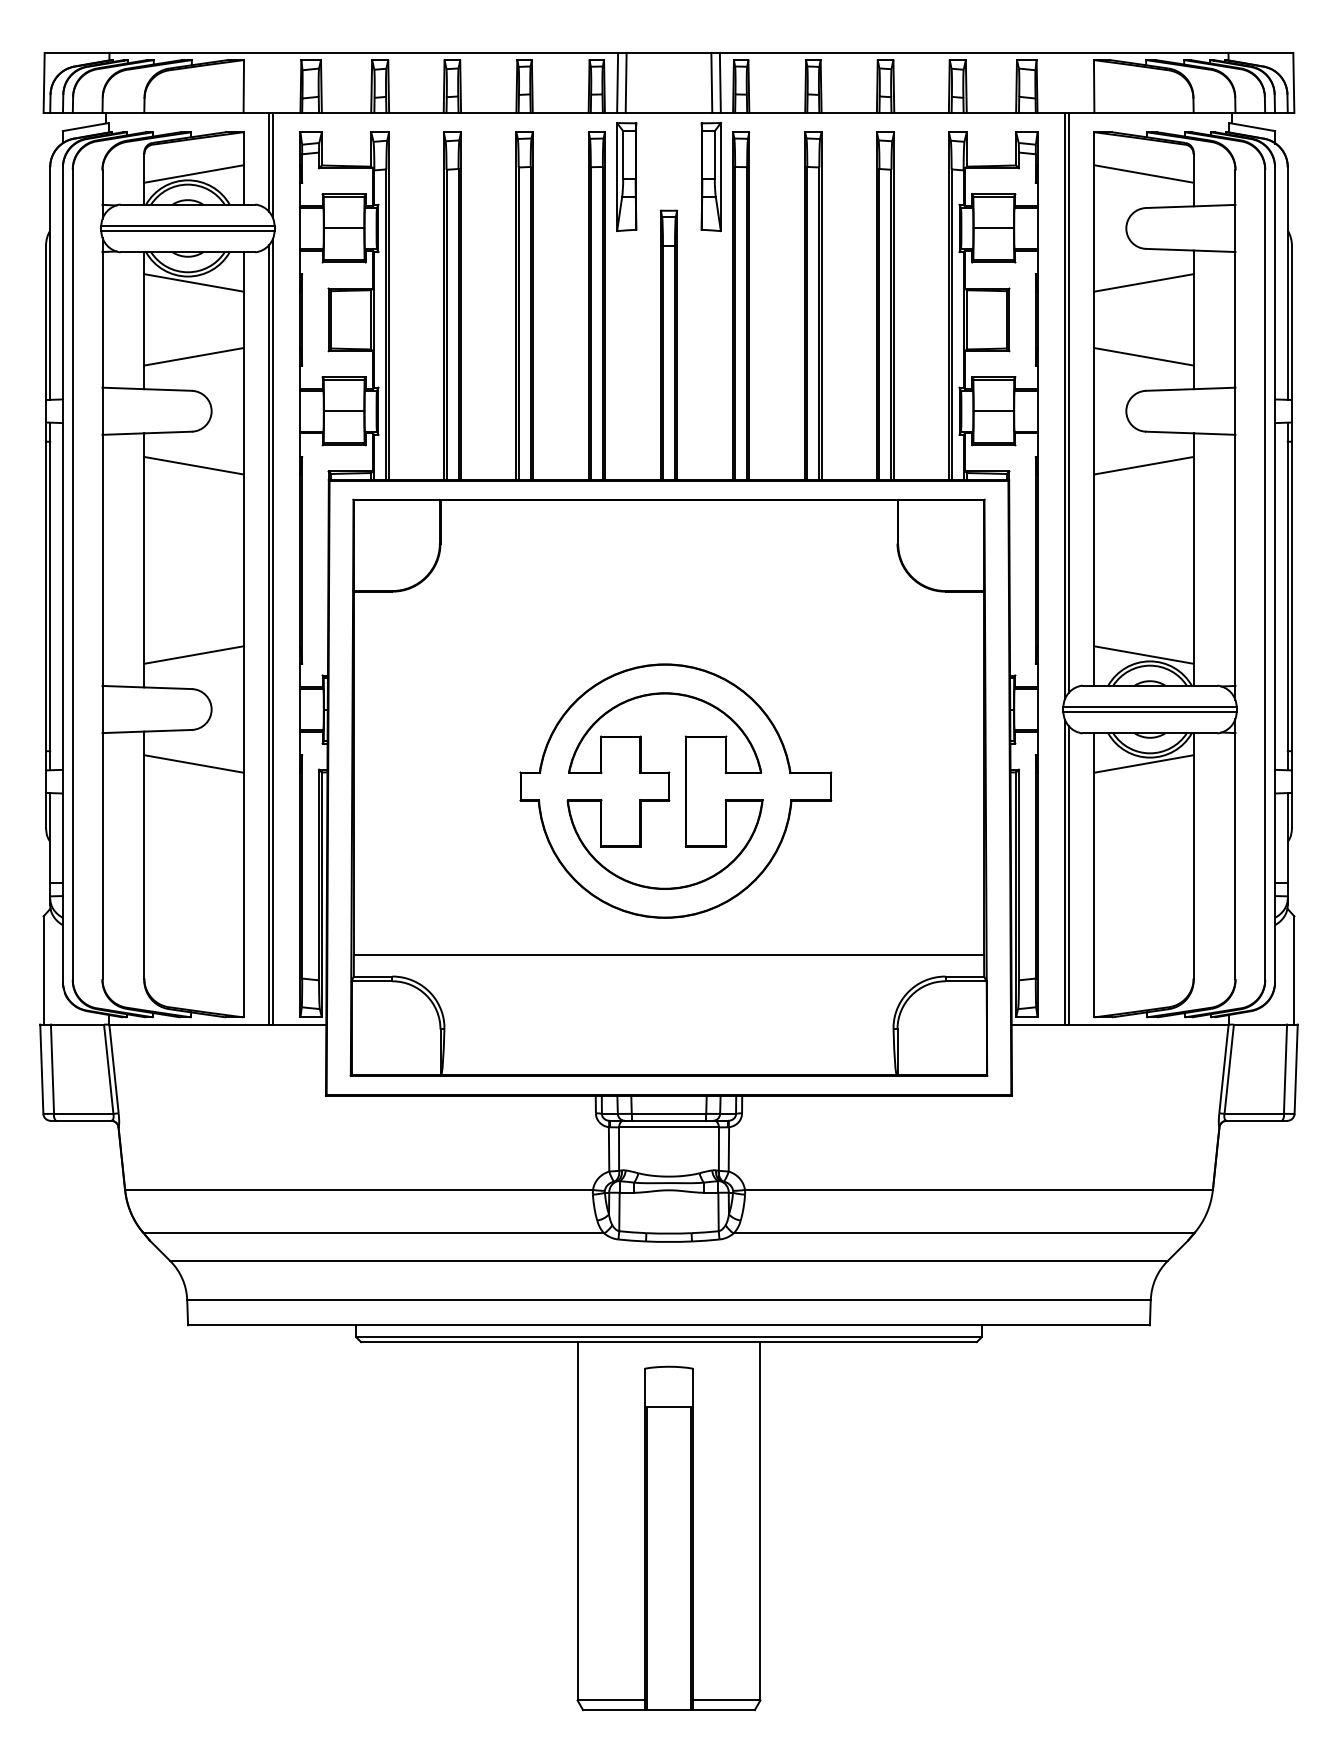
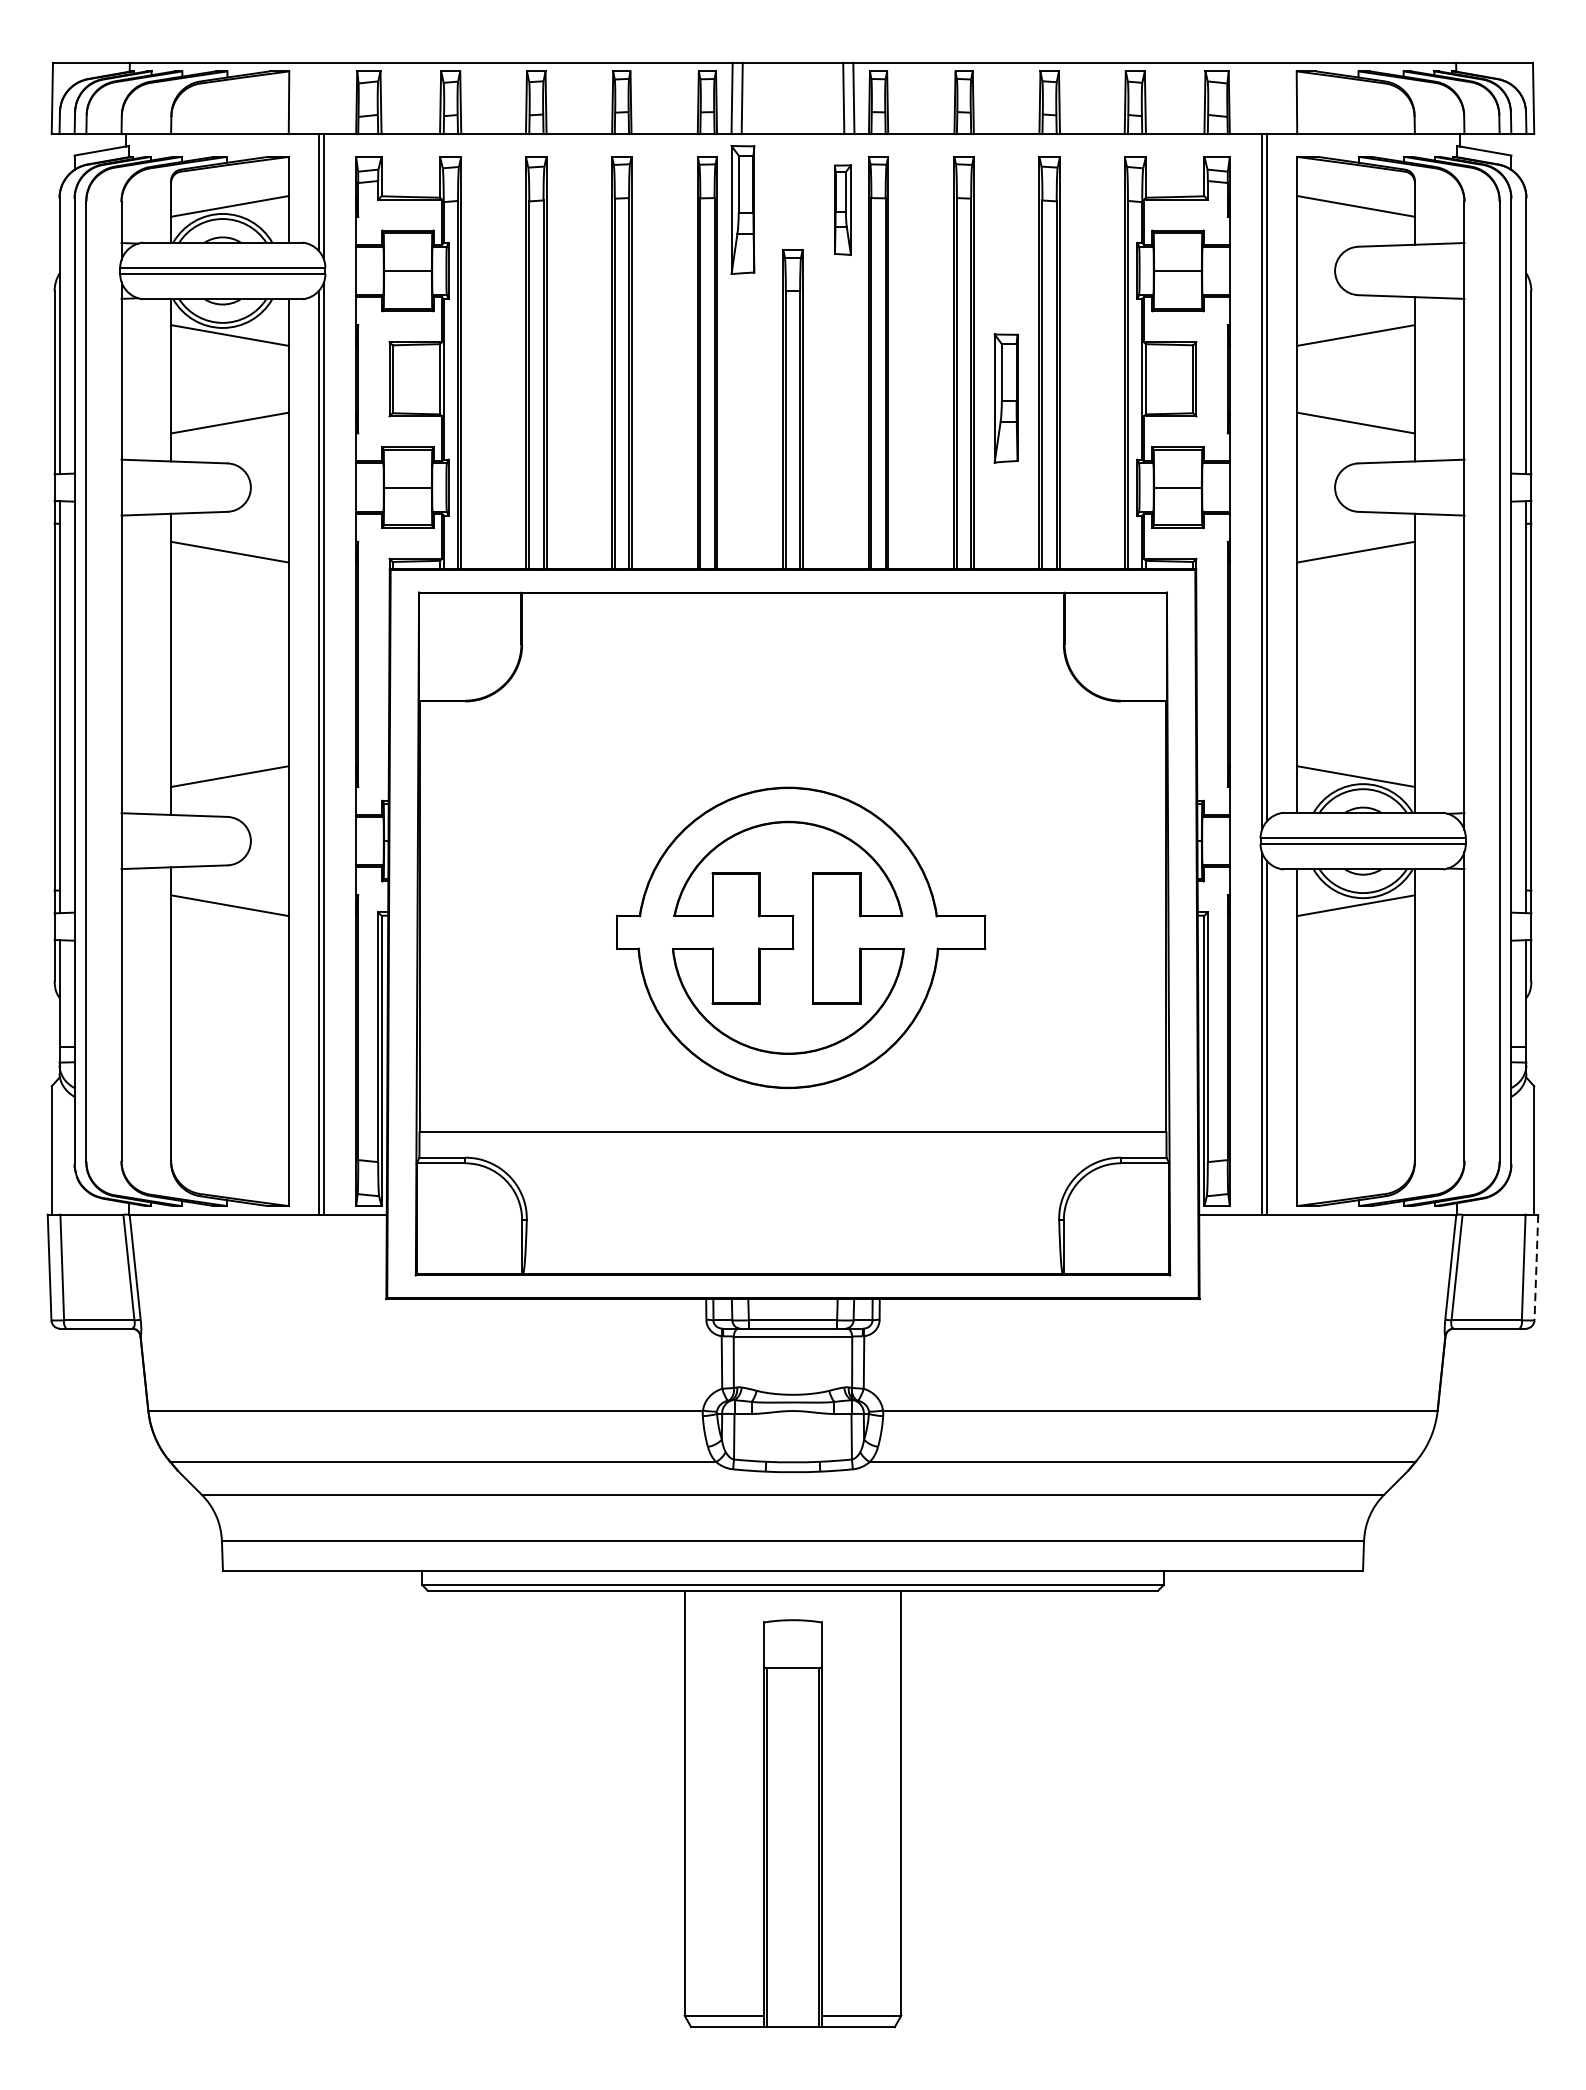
part: (710, 177) -> (842, 210), size x0.7
part: (848, 336) -> (1005, 399), added
line: (1296, 1069) -> (1536, 1267), solid -> dashed

